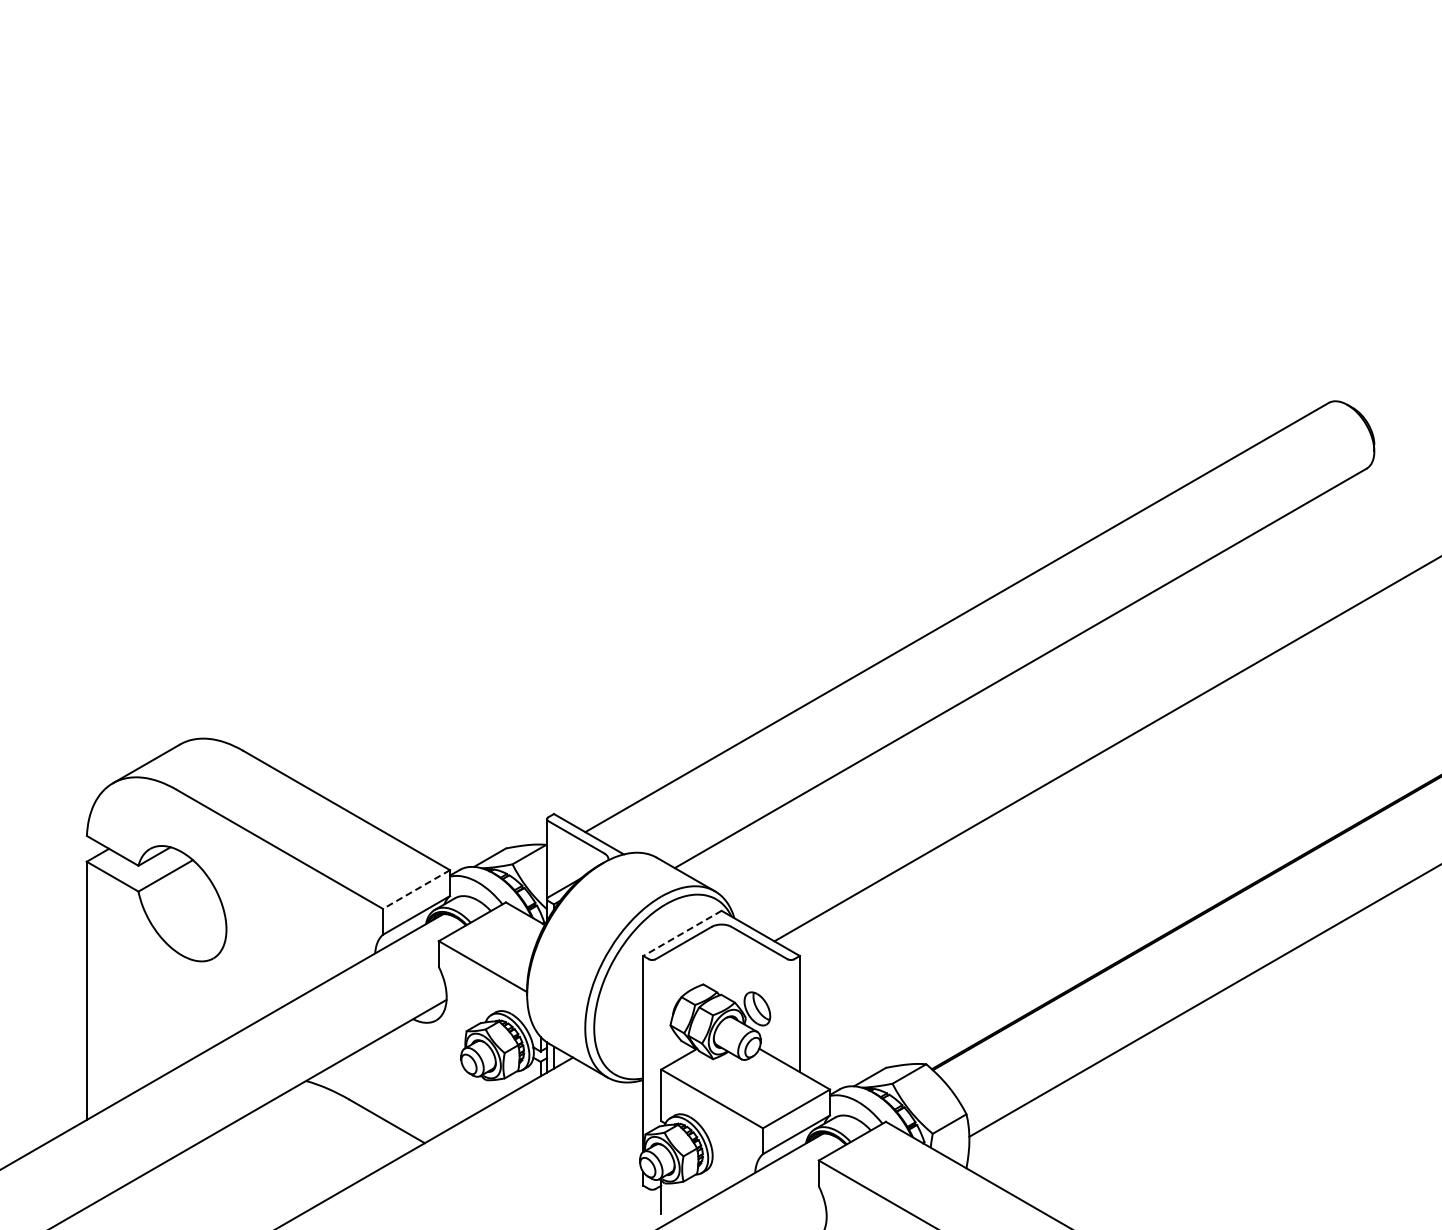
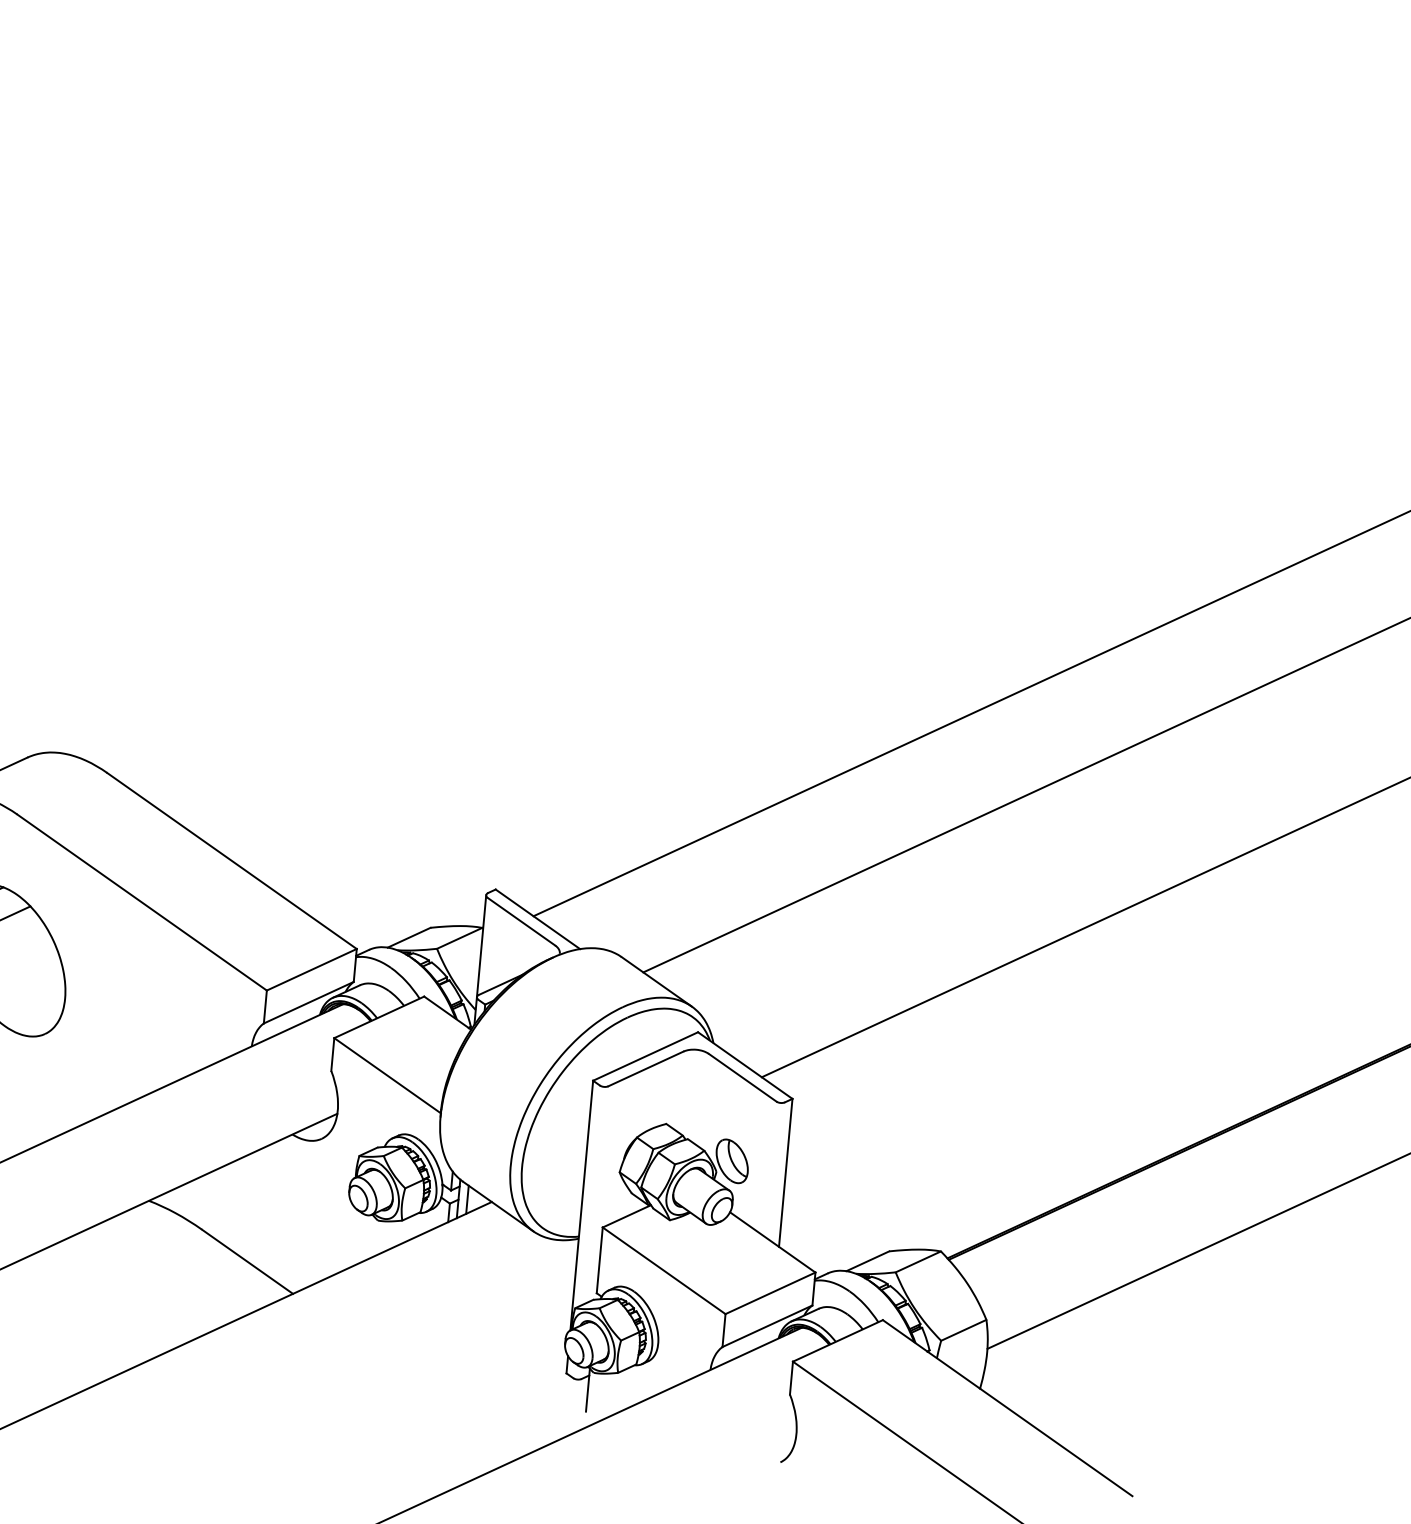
line: (416, 889) -> (311, 969), dashed -> solid
line: (682, 933) -> (645, 1056), dashed -> solid

